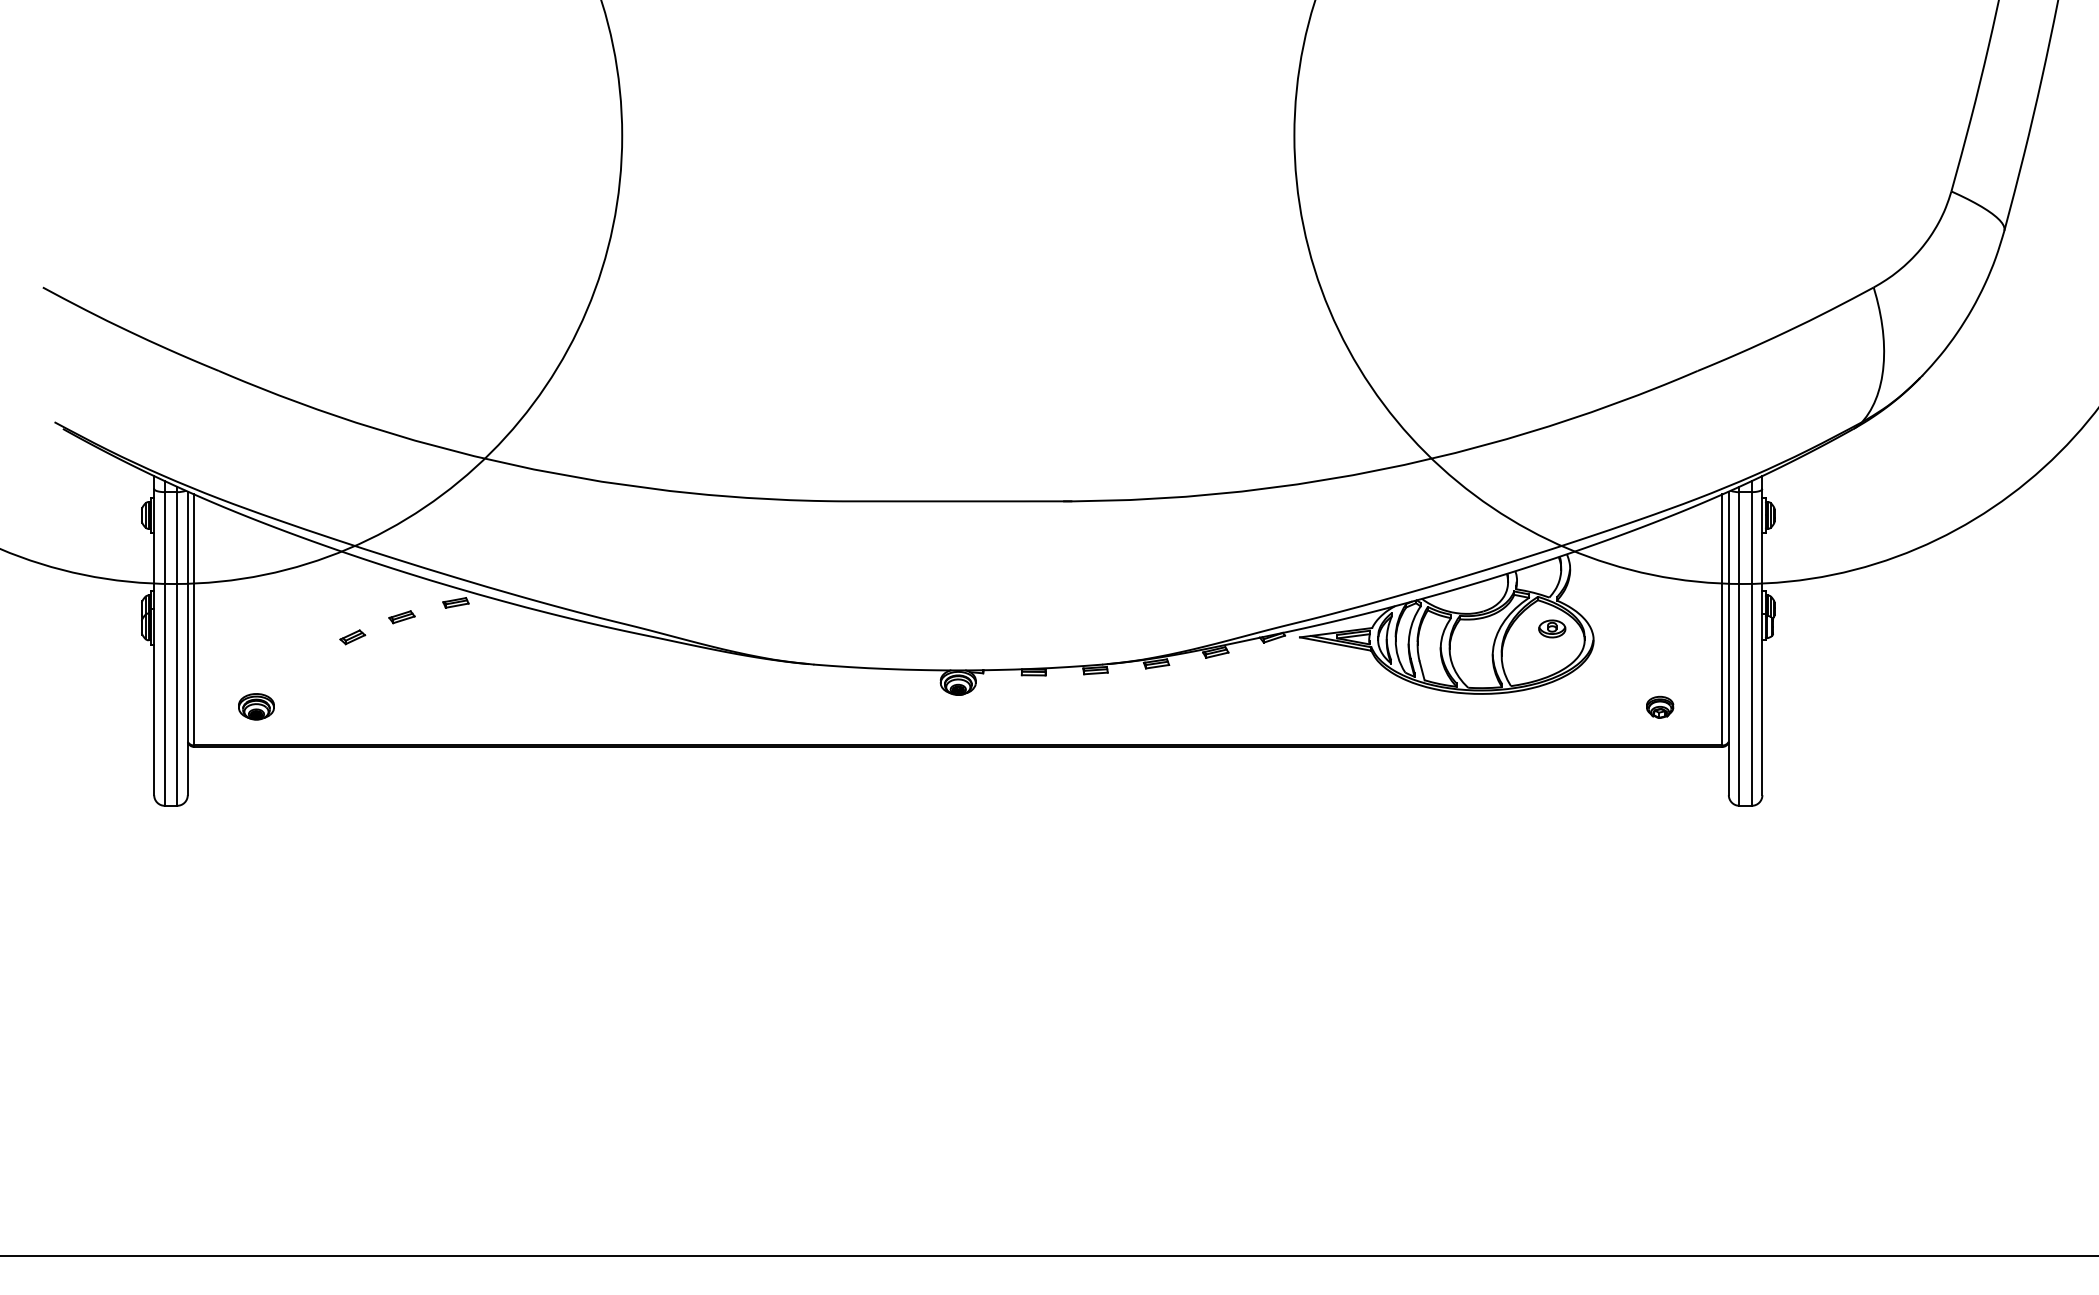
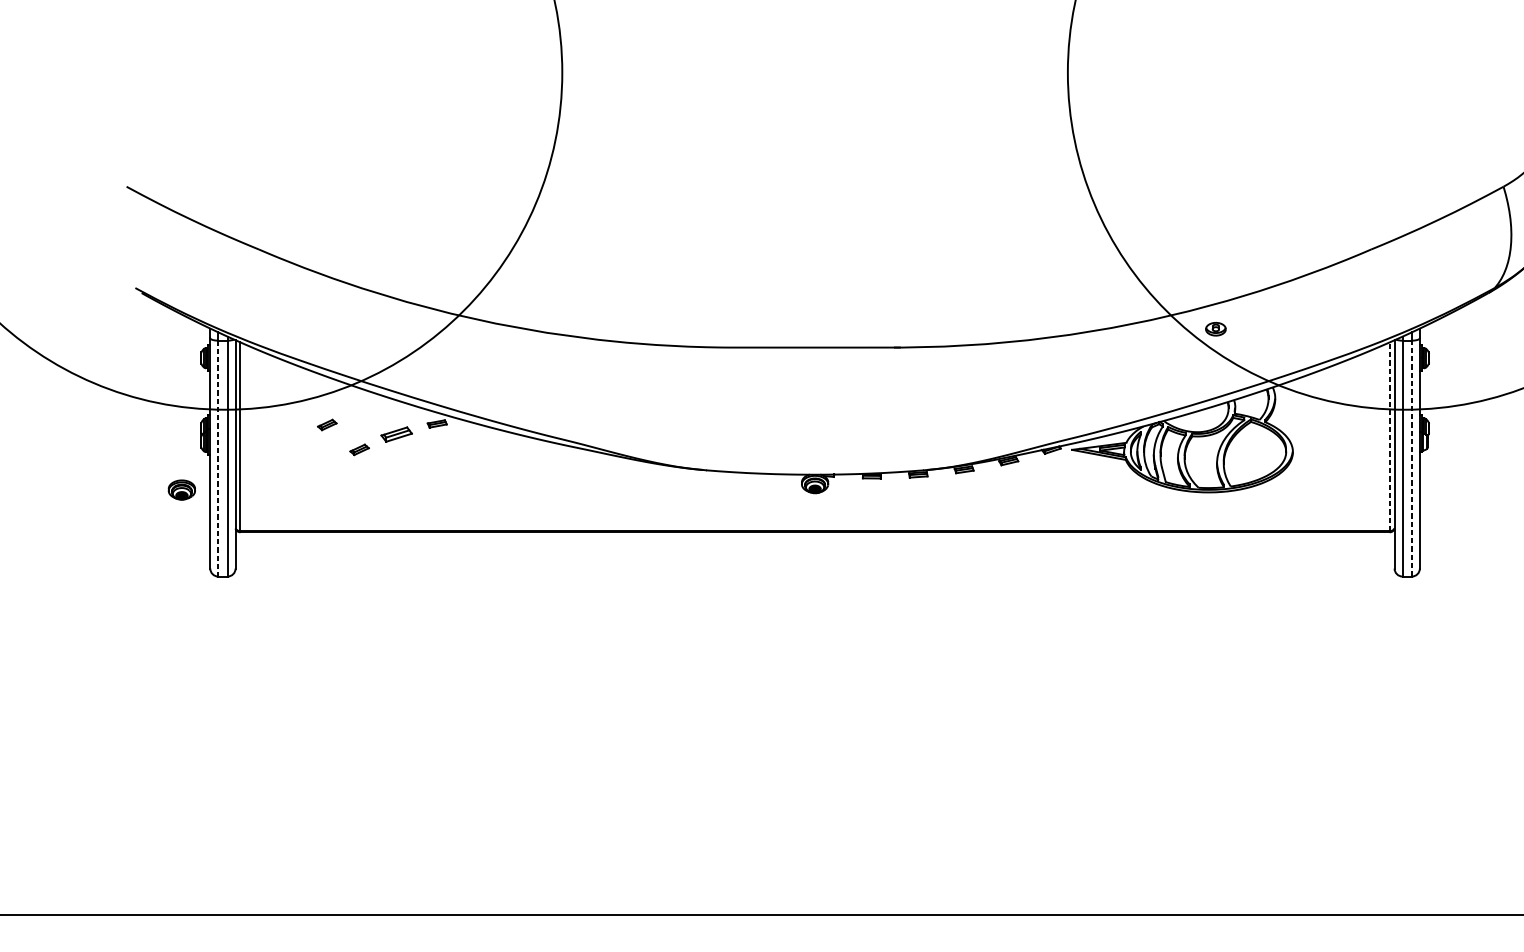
part: (309, 604) -> (327, 425), added
part: (401, 617) -> (396, 434), size x1.6
line: (1722, 619) -> (1389, 436), solid -> dashed
part: (1552, 628) -> (1216, 328), moved
line: (164, 648) -> (218, 458), solid -> dashed
line: (1751, 648) -> (1411, 458), solid -> dashed
part: (256, 706) -> (181, 489), moved
part: (1660, 706) -> (1343, 501), removed

